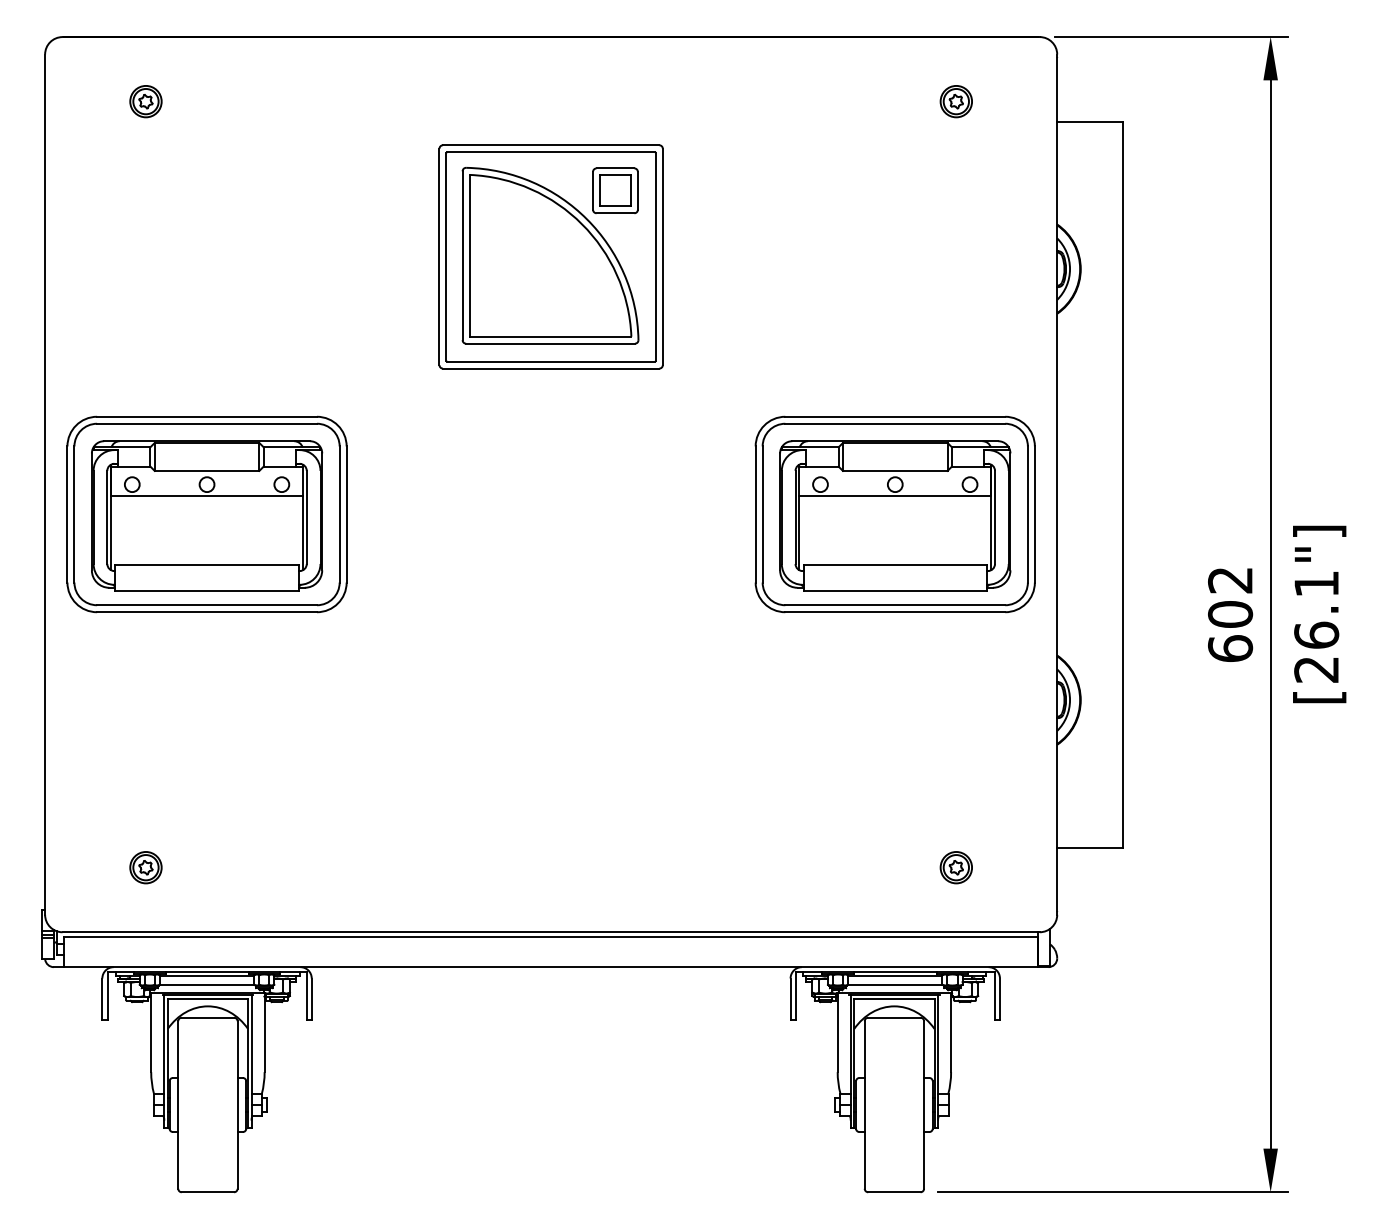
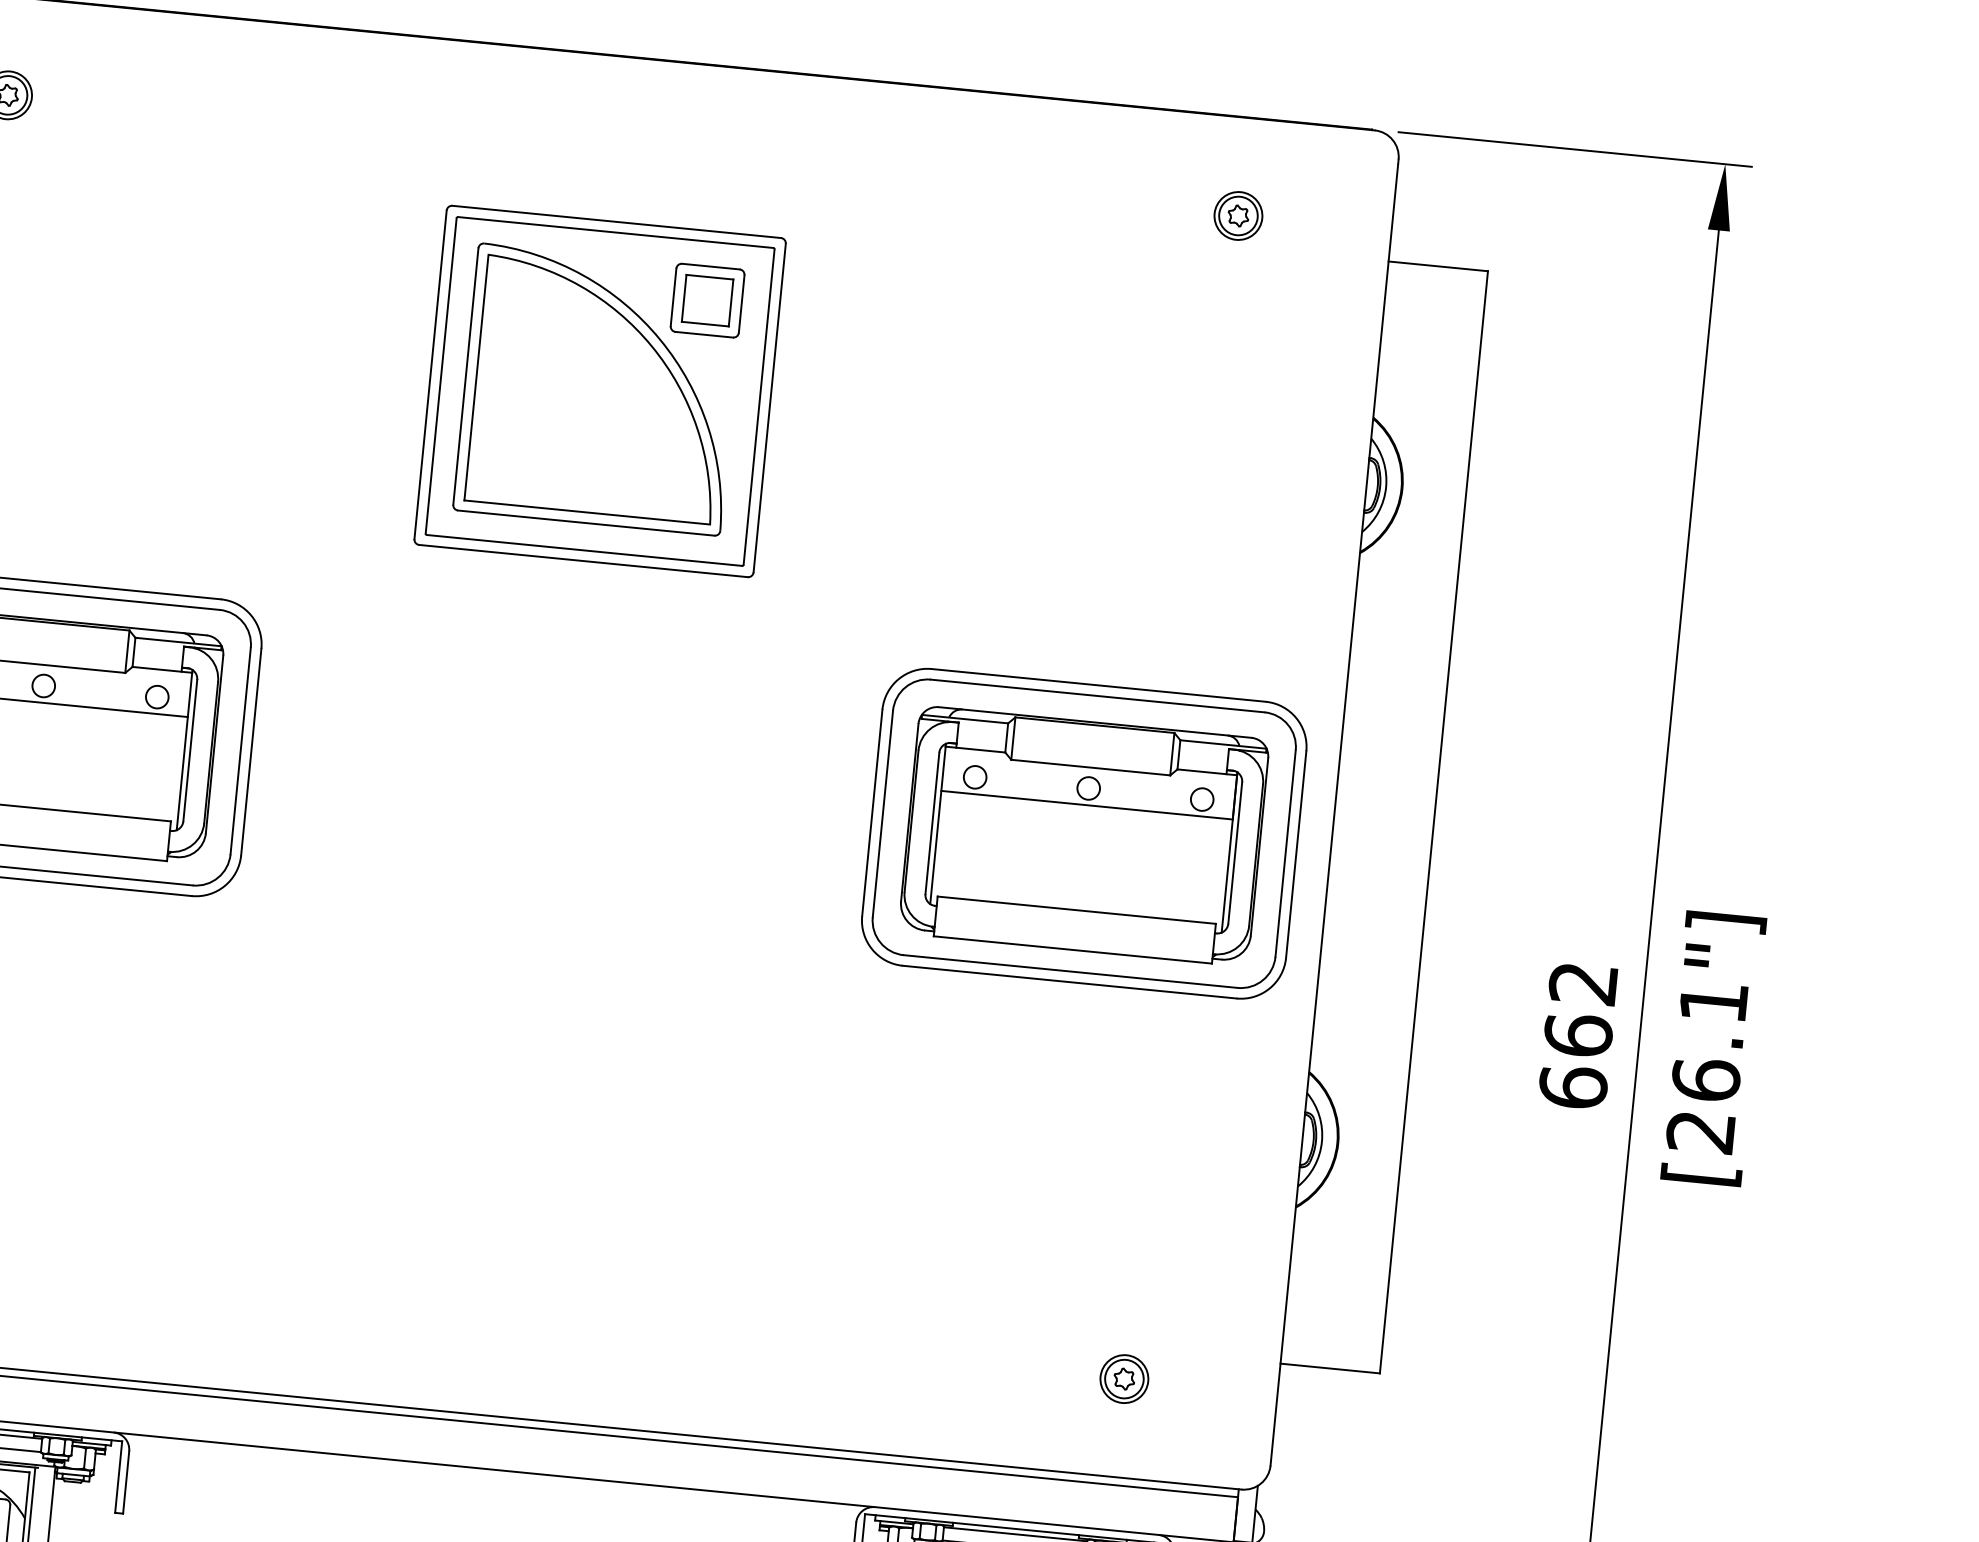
text: (1230, 613) -> (1578, 1033), 602 -> 662

